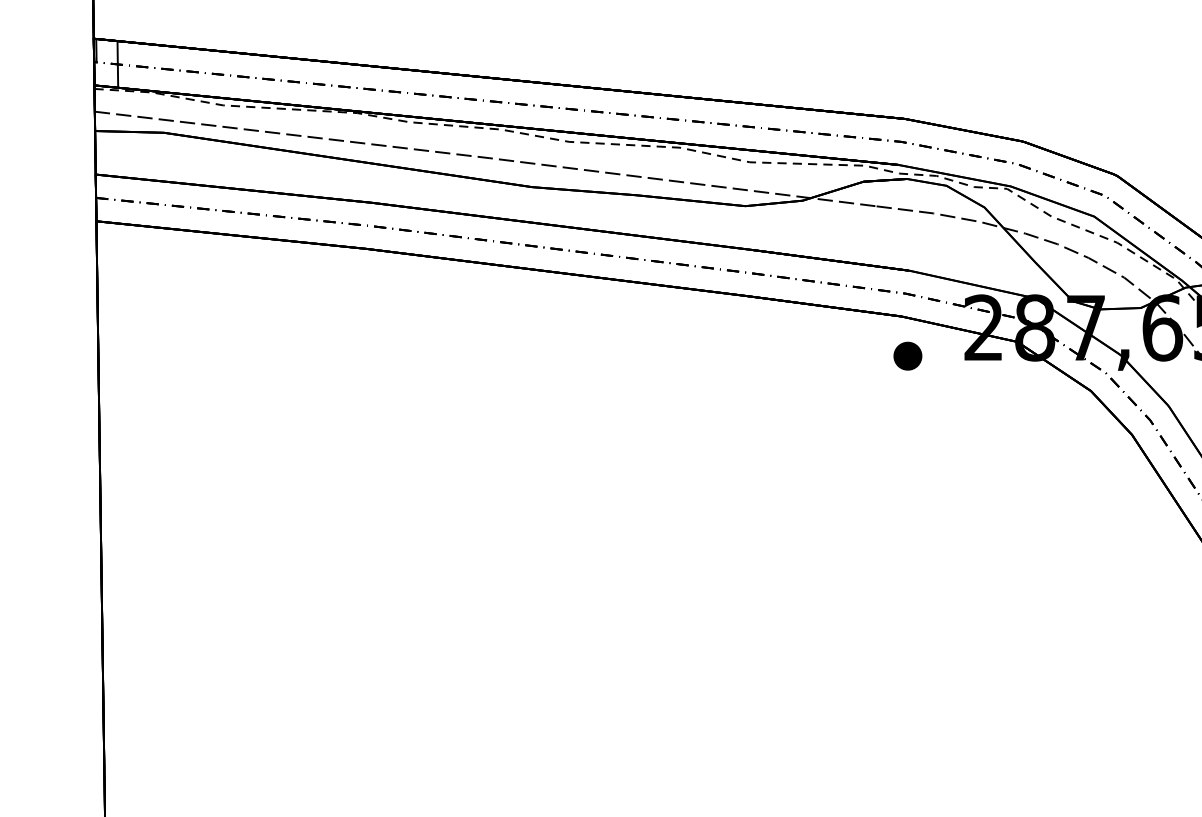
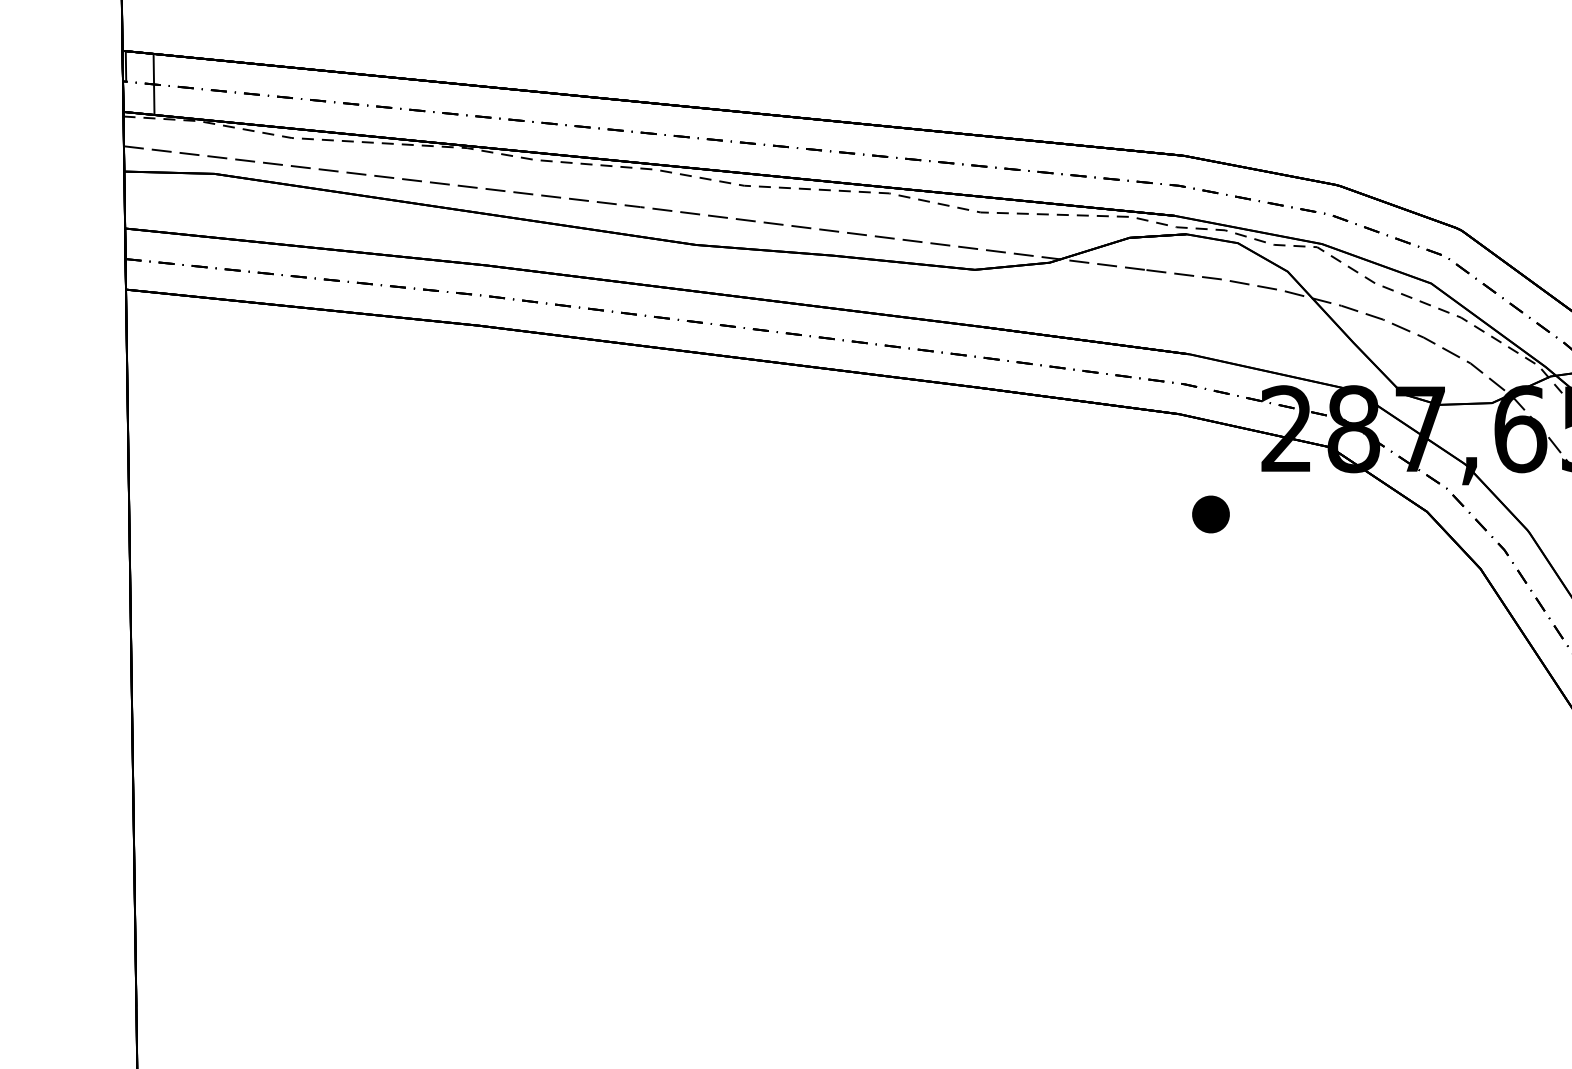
part: (907, 355) -> (1210, 513), moved

